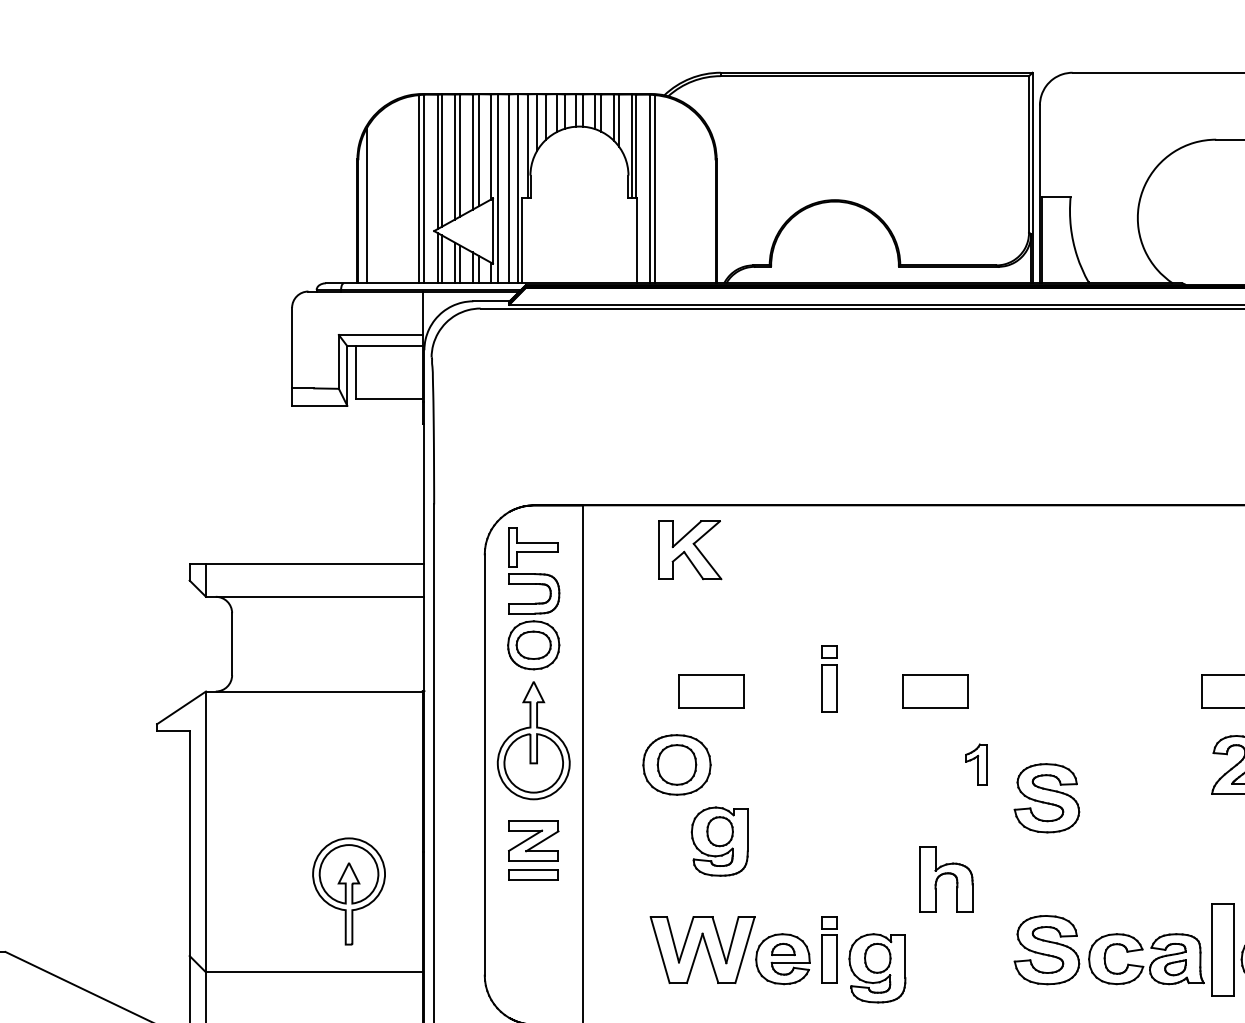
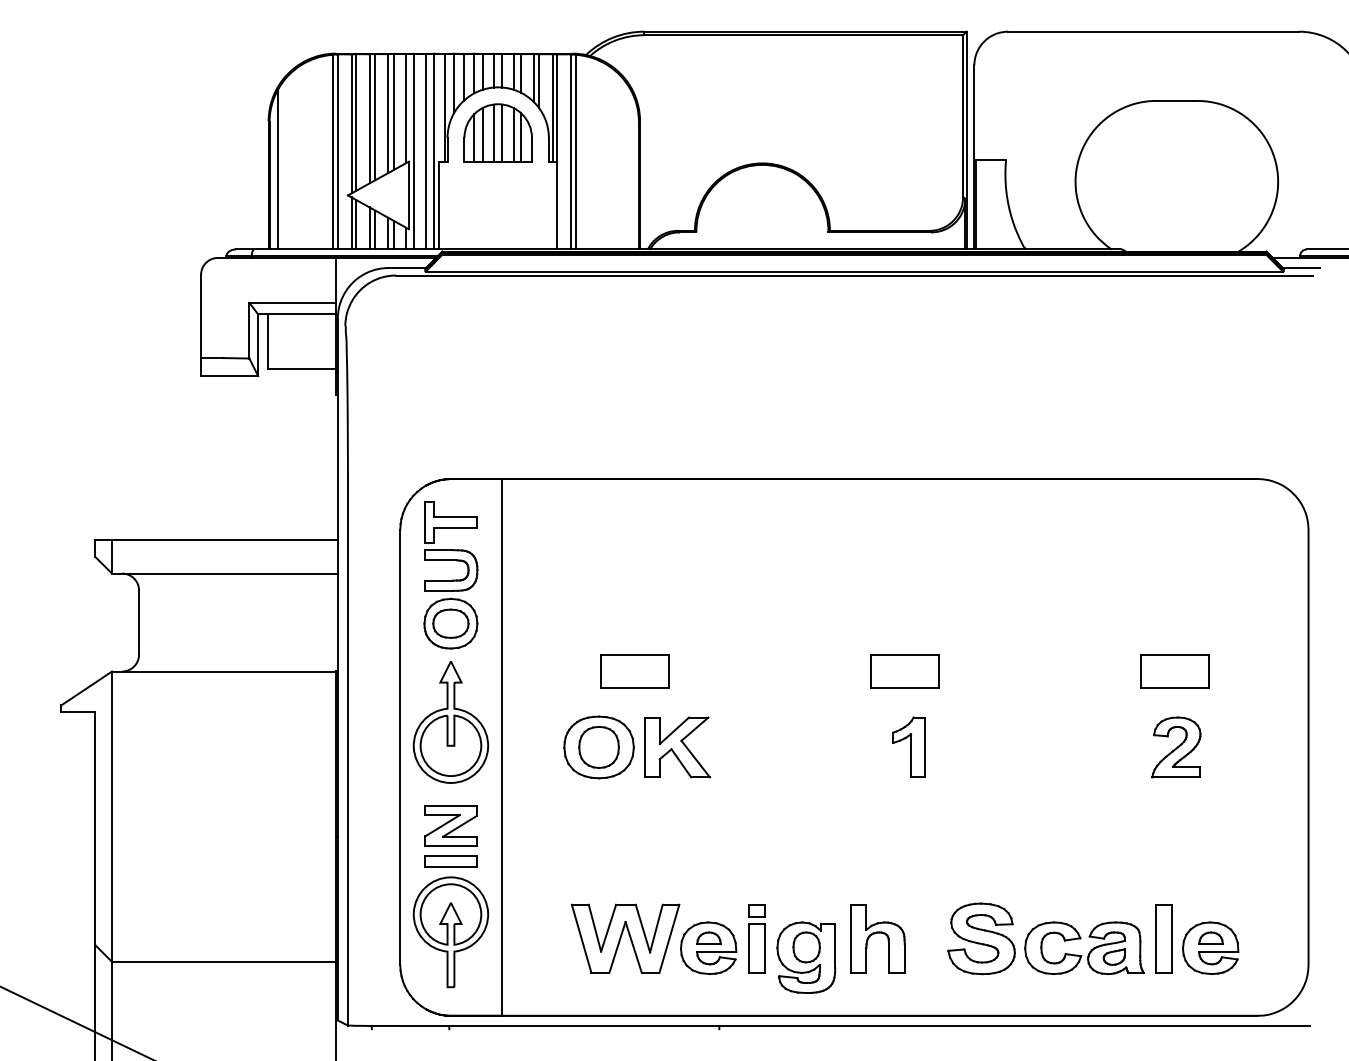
part: (578, 170) -> (497, 132), added
part: (689, 550) -> (677, 747), moved
part: (829, 678) -> (756, 658), removed
part: (934, 691) -> (904, 671), moved
part: (976, 764) -> (908, 746), size x1.43
part: (1046, 797) -> (981, 781), removed
part: (719, 841) -> (643, 826), removed
part: (946, 879) -> (877, 938), moved
part: (348, 891) -> (450, 932), moved
part: (1222, 949) -> (1163, 938), size x0.71

